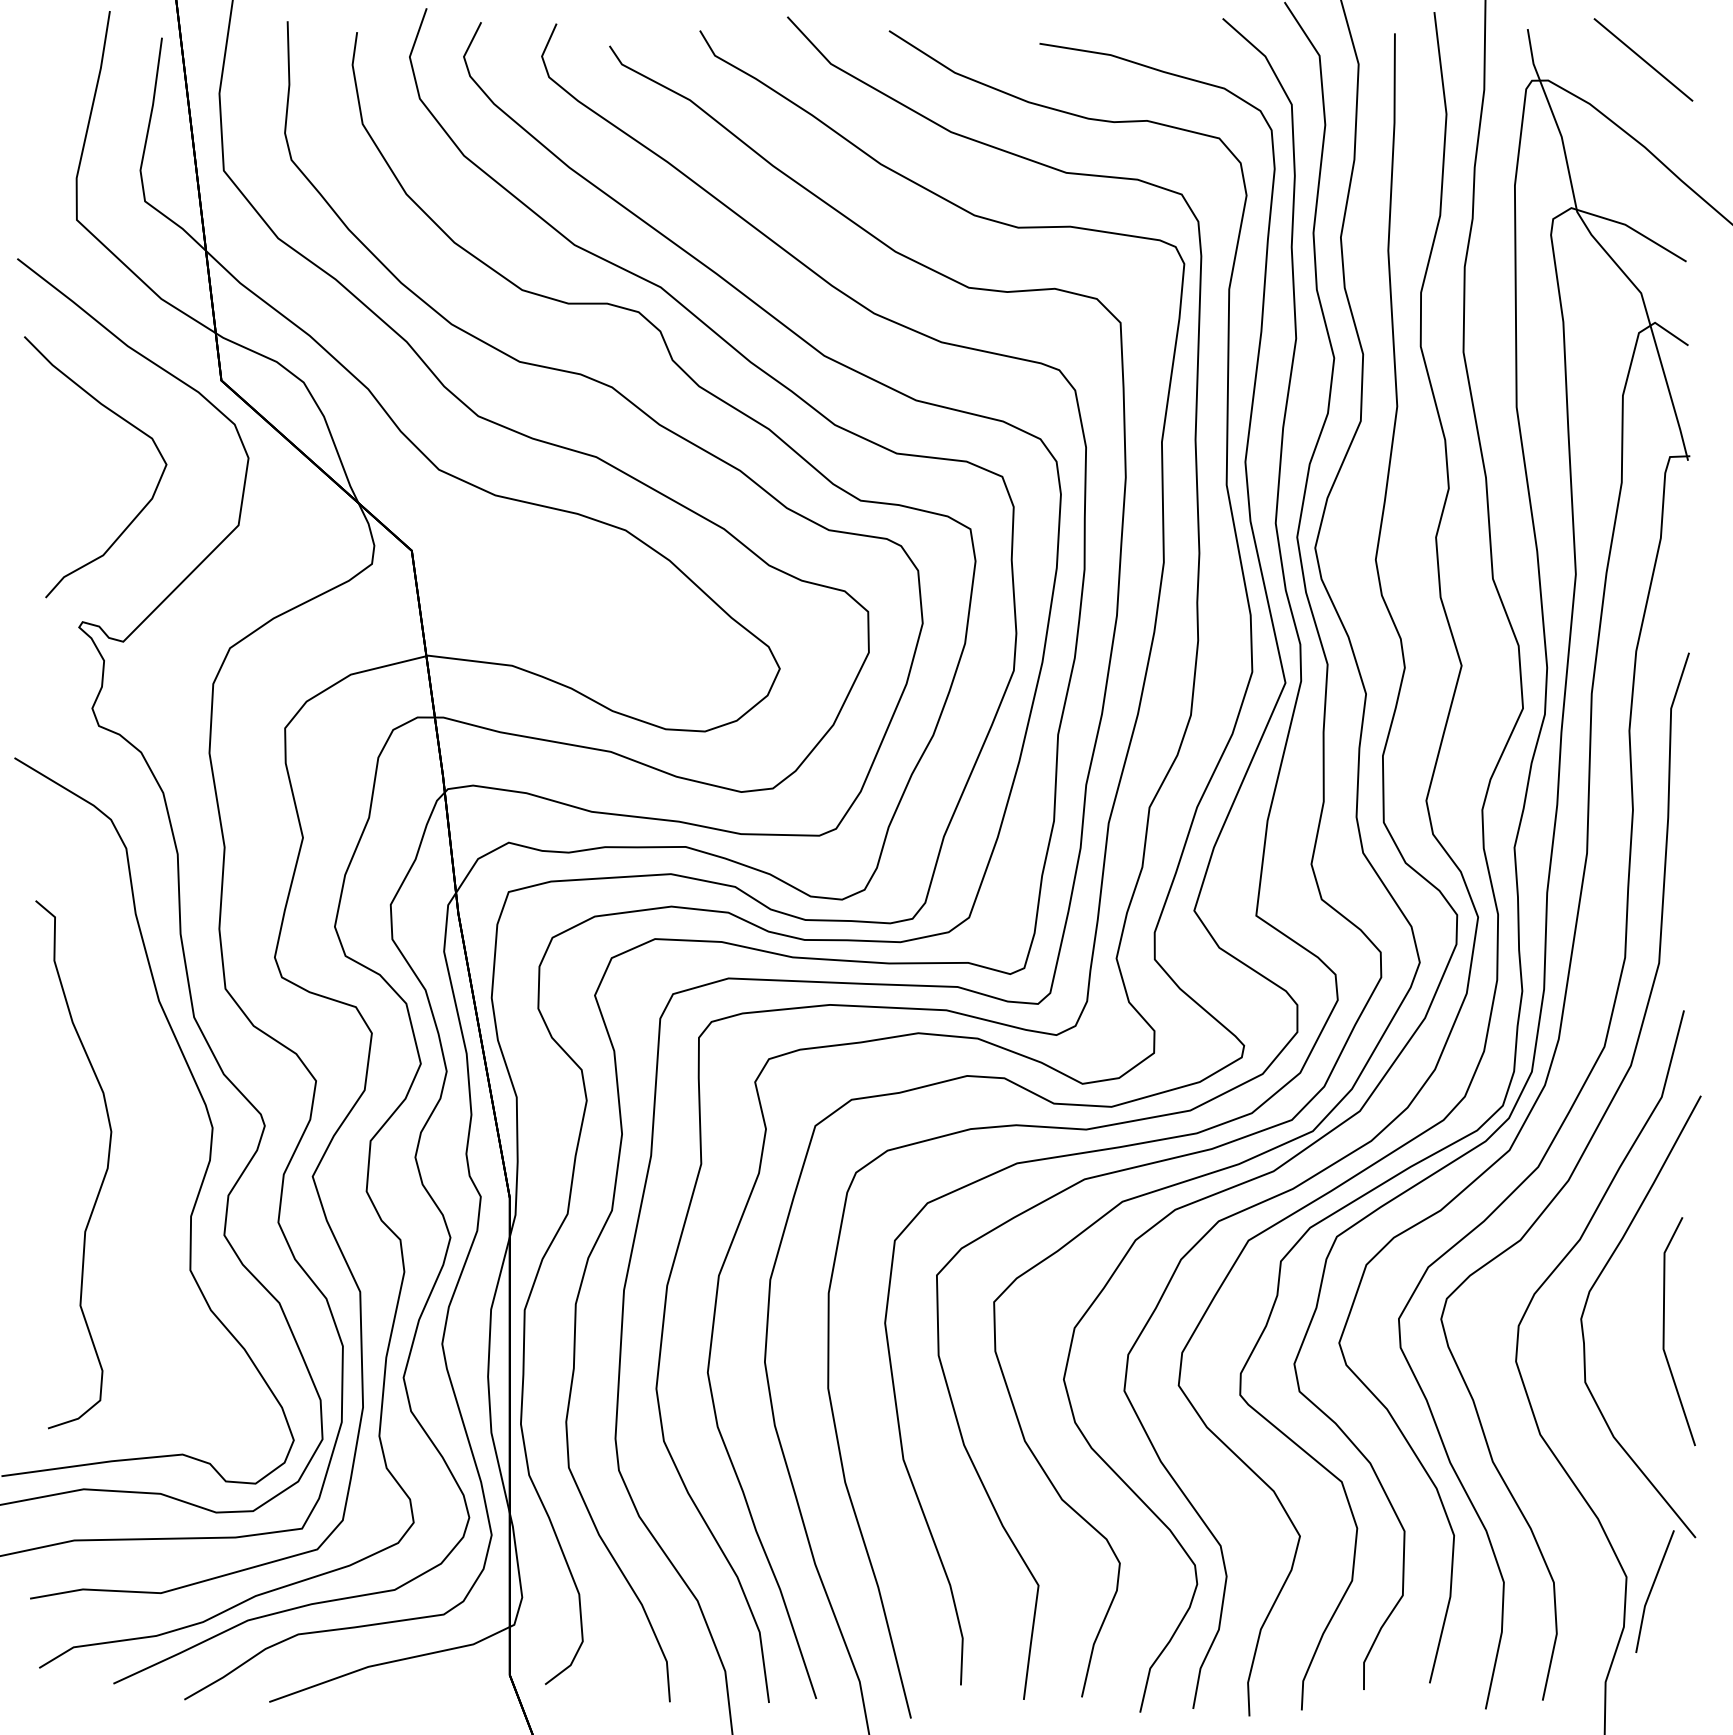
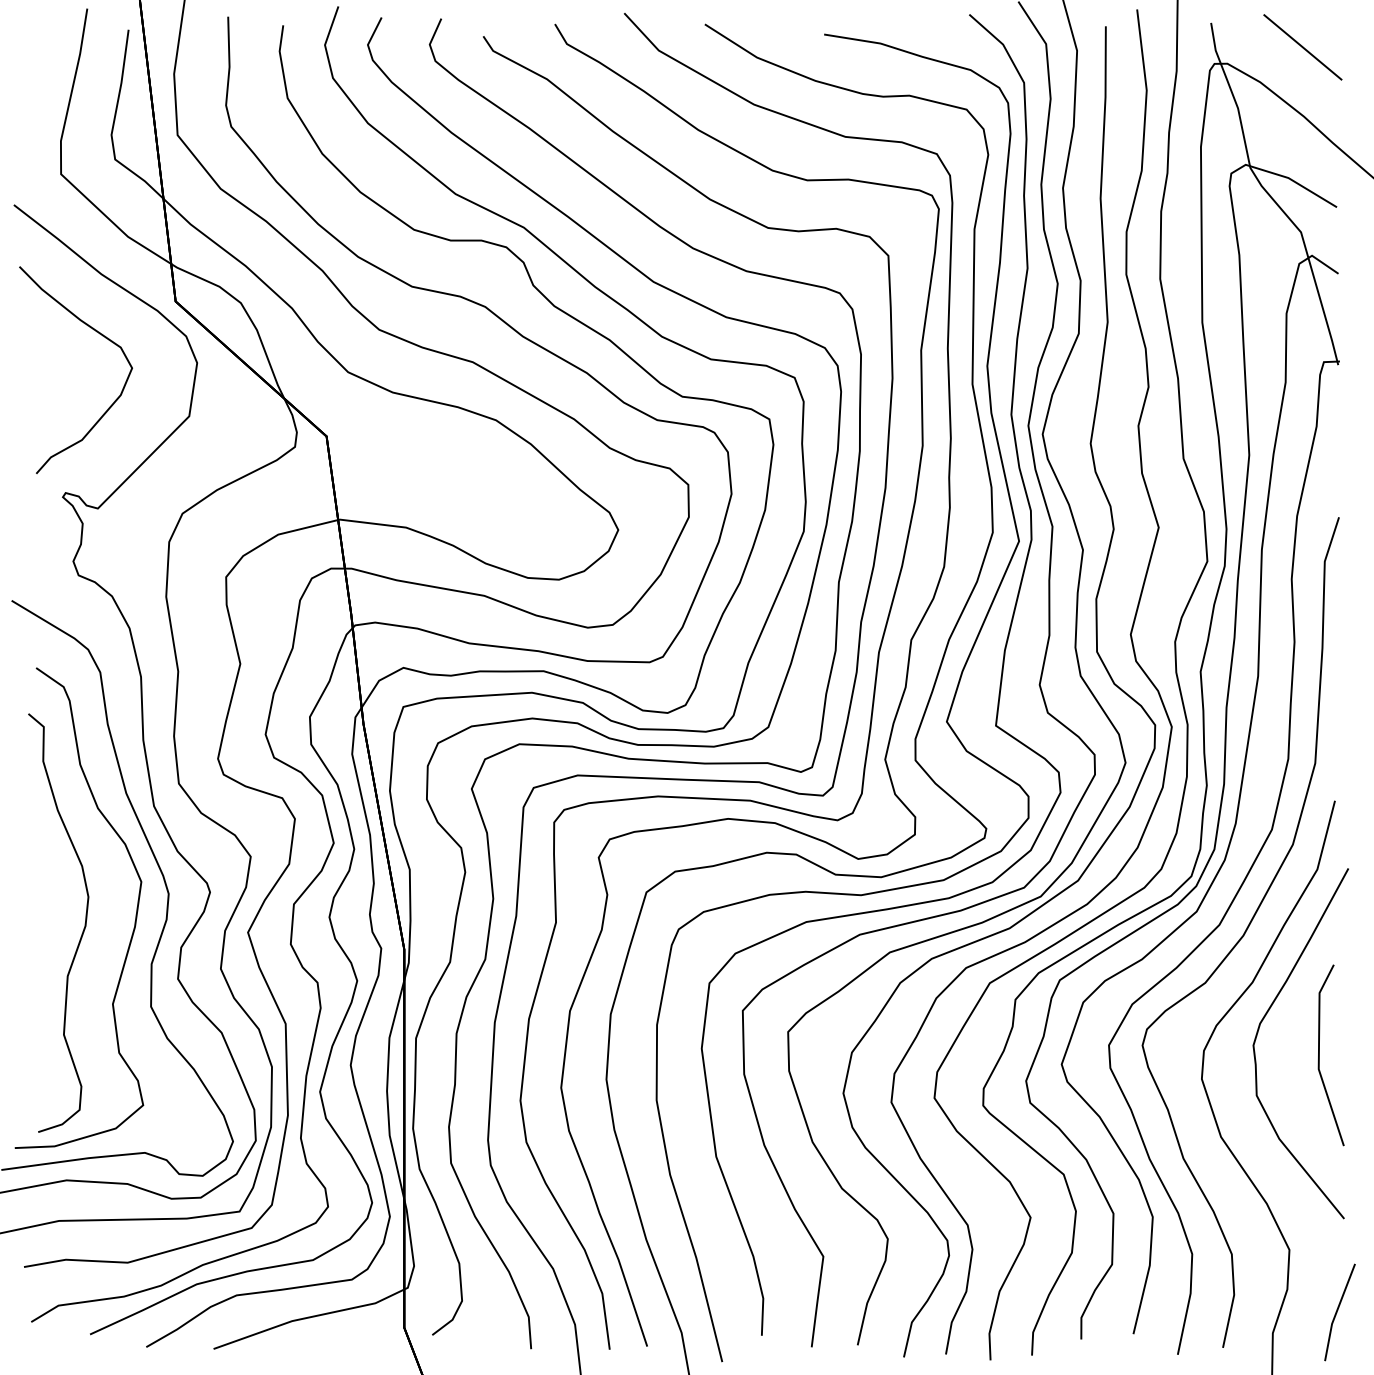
part: (170, 1153) -> (135, 914), added
line: (1651, 1591) -> (1337, 1312), moved

